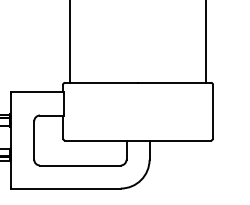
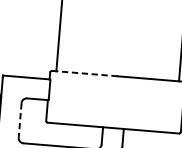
line: (101, 82) -> (84, 73), solid -> dashed
line: (34, 141) -> (20, 121), solid -> dashed

